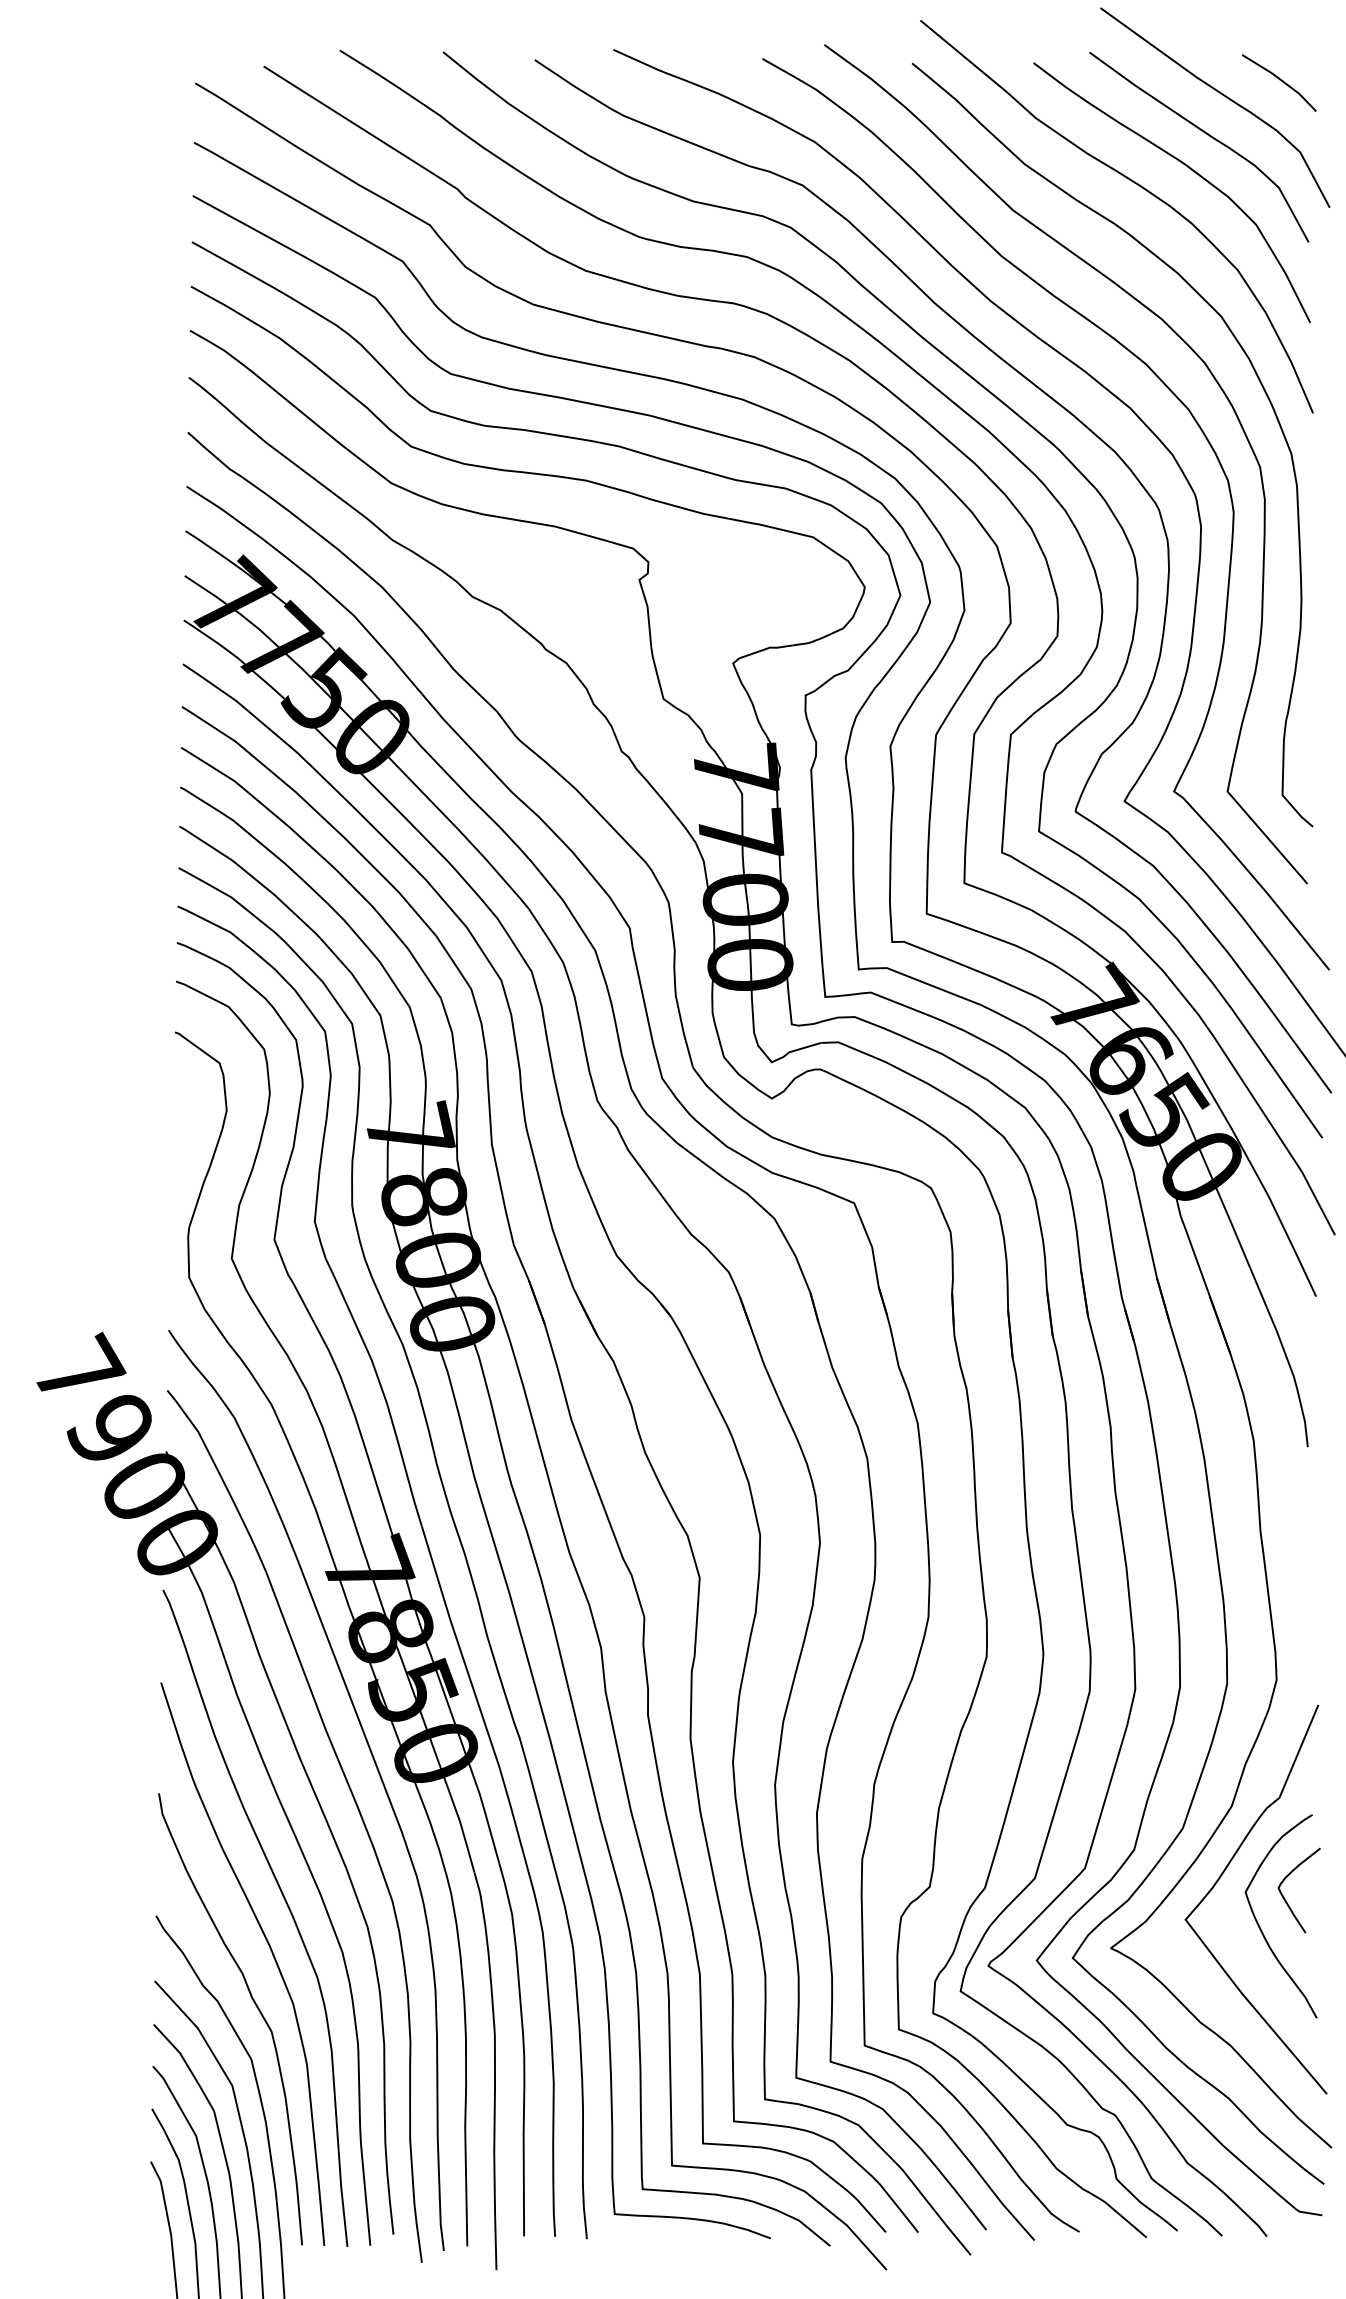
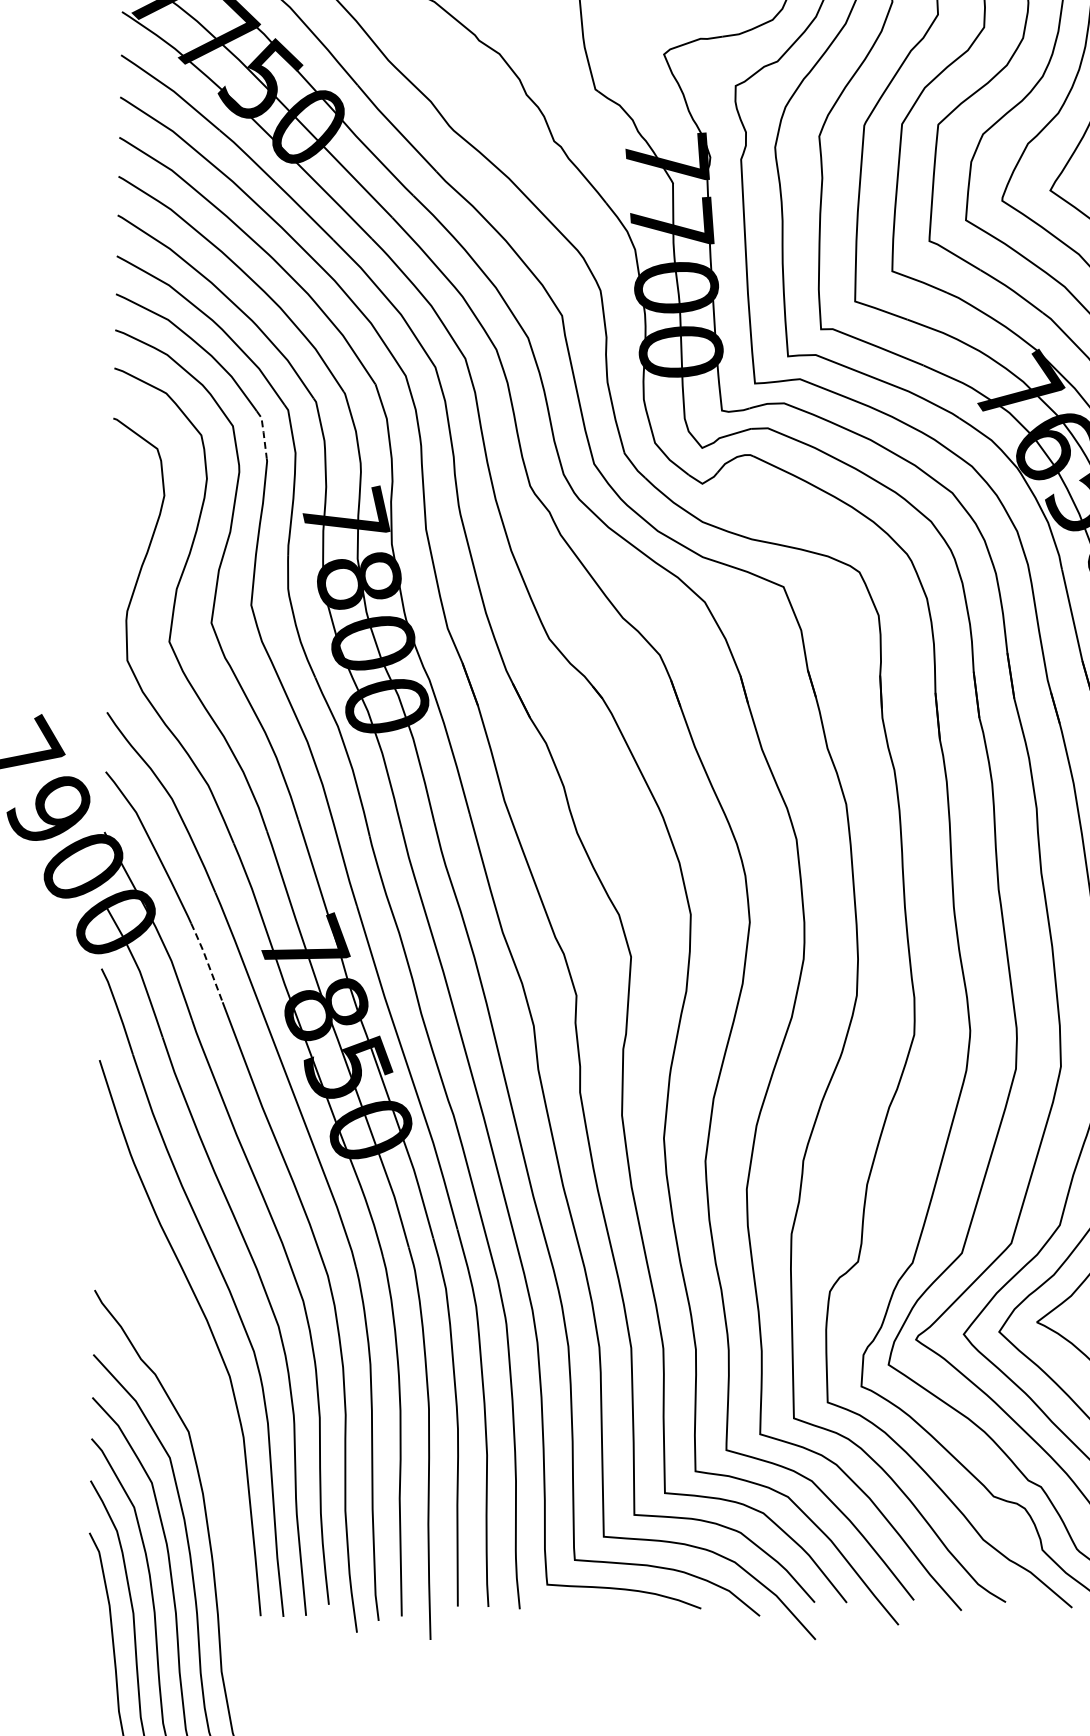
line: (327, 1047) -> (263, 433), solid -> dashed
line: (270, 1582) -> (207, 961), solid -> dashed
curve: (253, 2002) -> (190, 1375), removed

